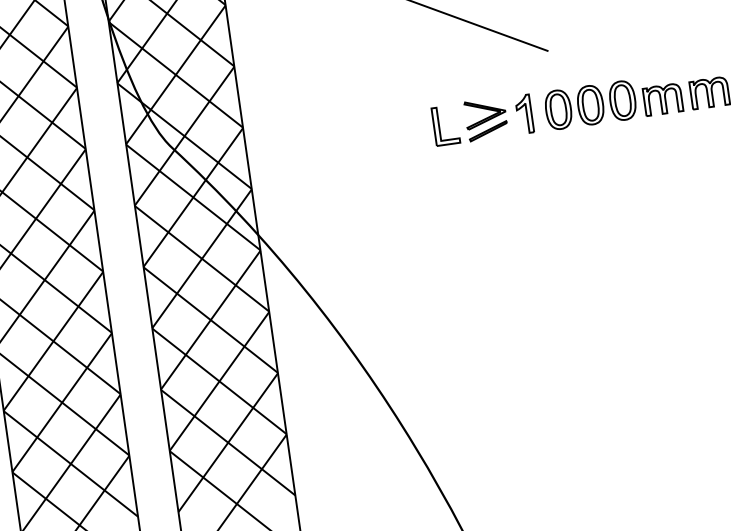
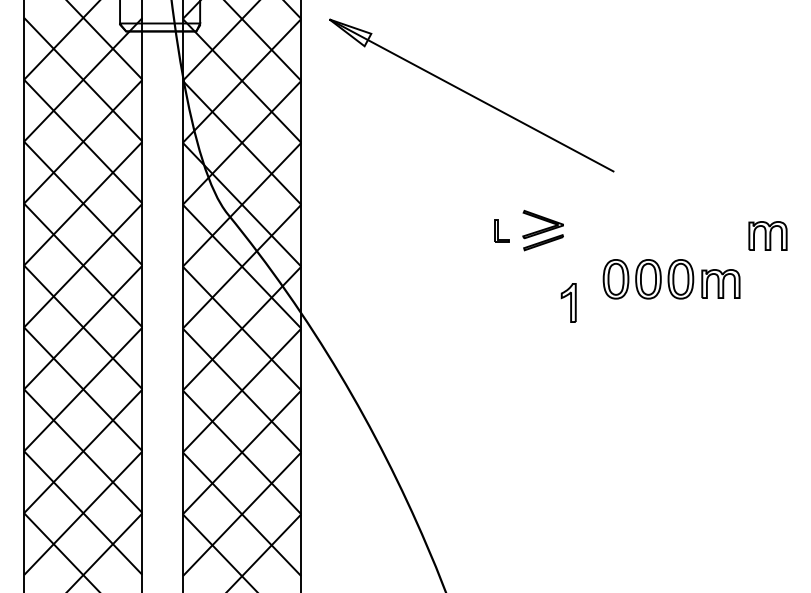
part: (613, 102) -> (671, 279), moved
part: (524, 113) -> (568, 302), moved
part: (445, 125) -> (501, 230), size x0.6

